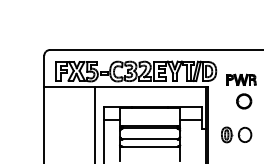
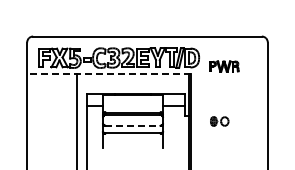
line: (125, 86) -> (108, 73), solid -> dashed
part: (244, 101) -> (227, 88), removed
part: (236, 134) -> (219, 121), size x0.6
line: (150, 138) -> (133, 125), solid -> dashed

